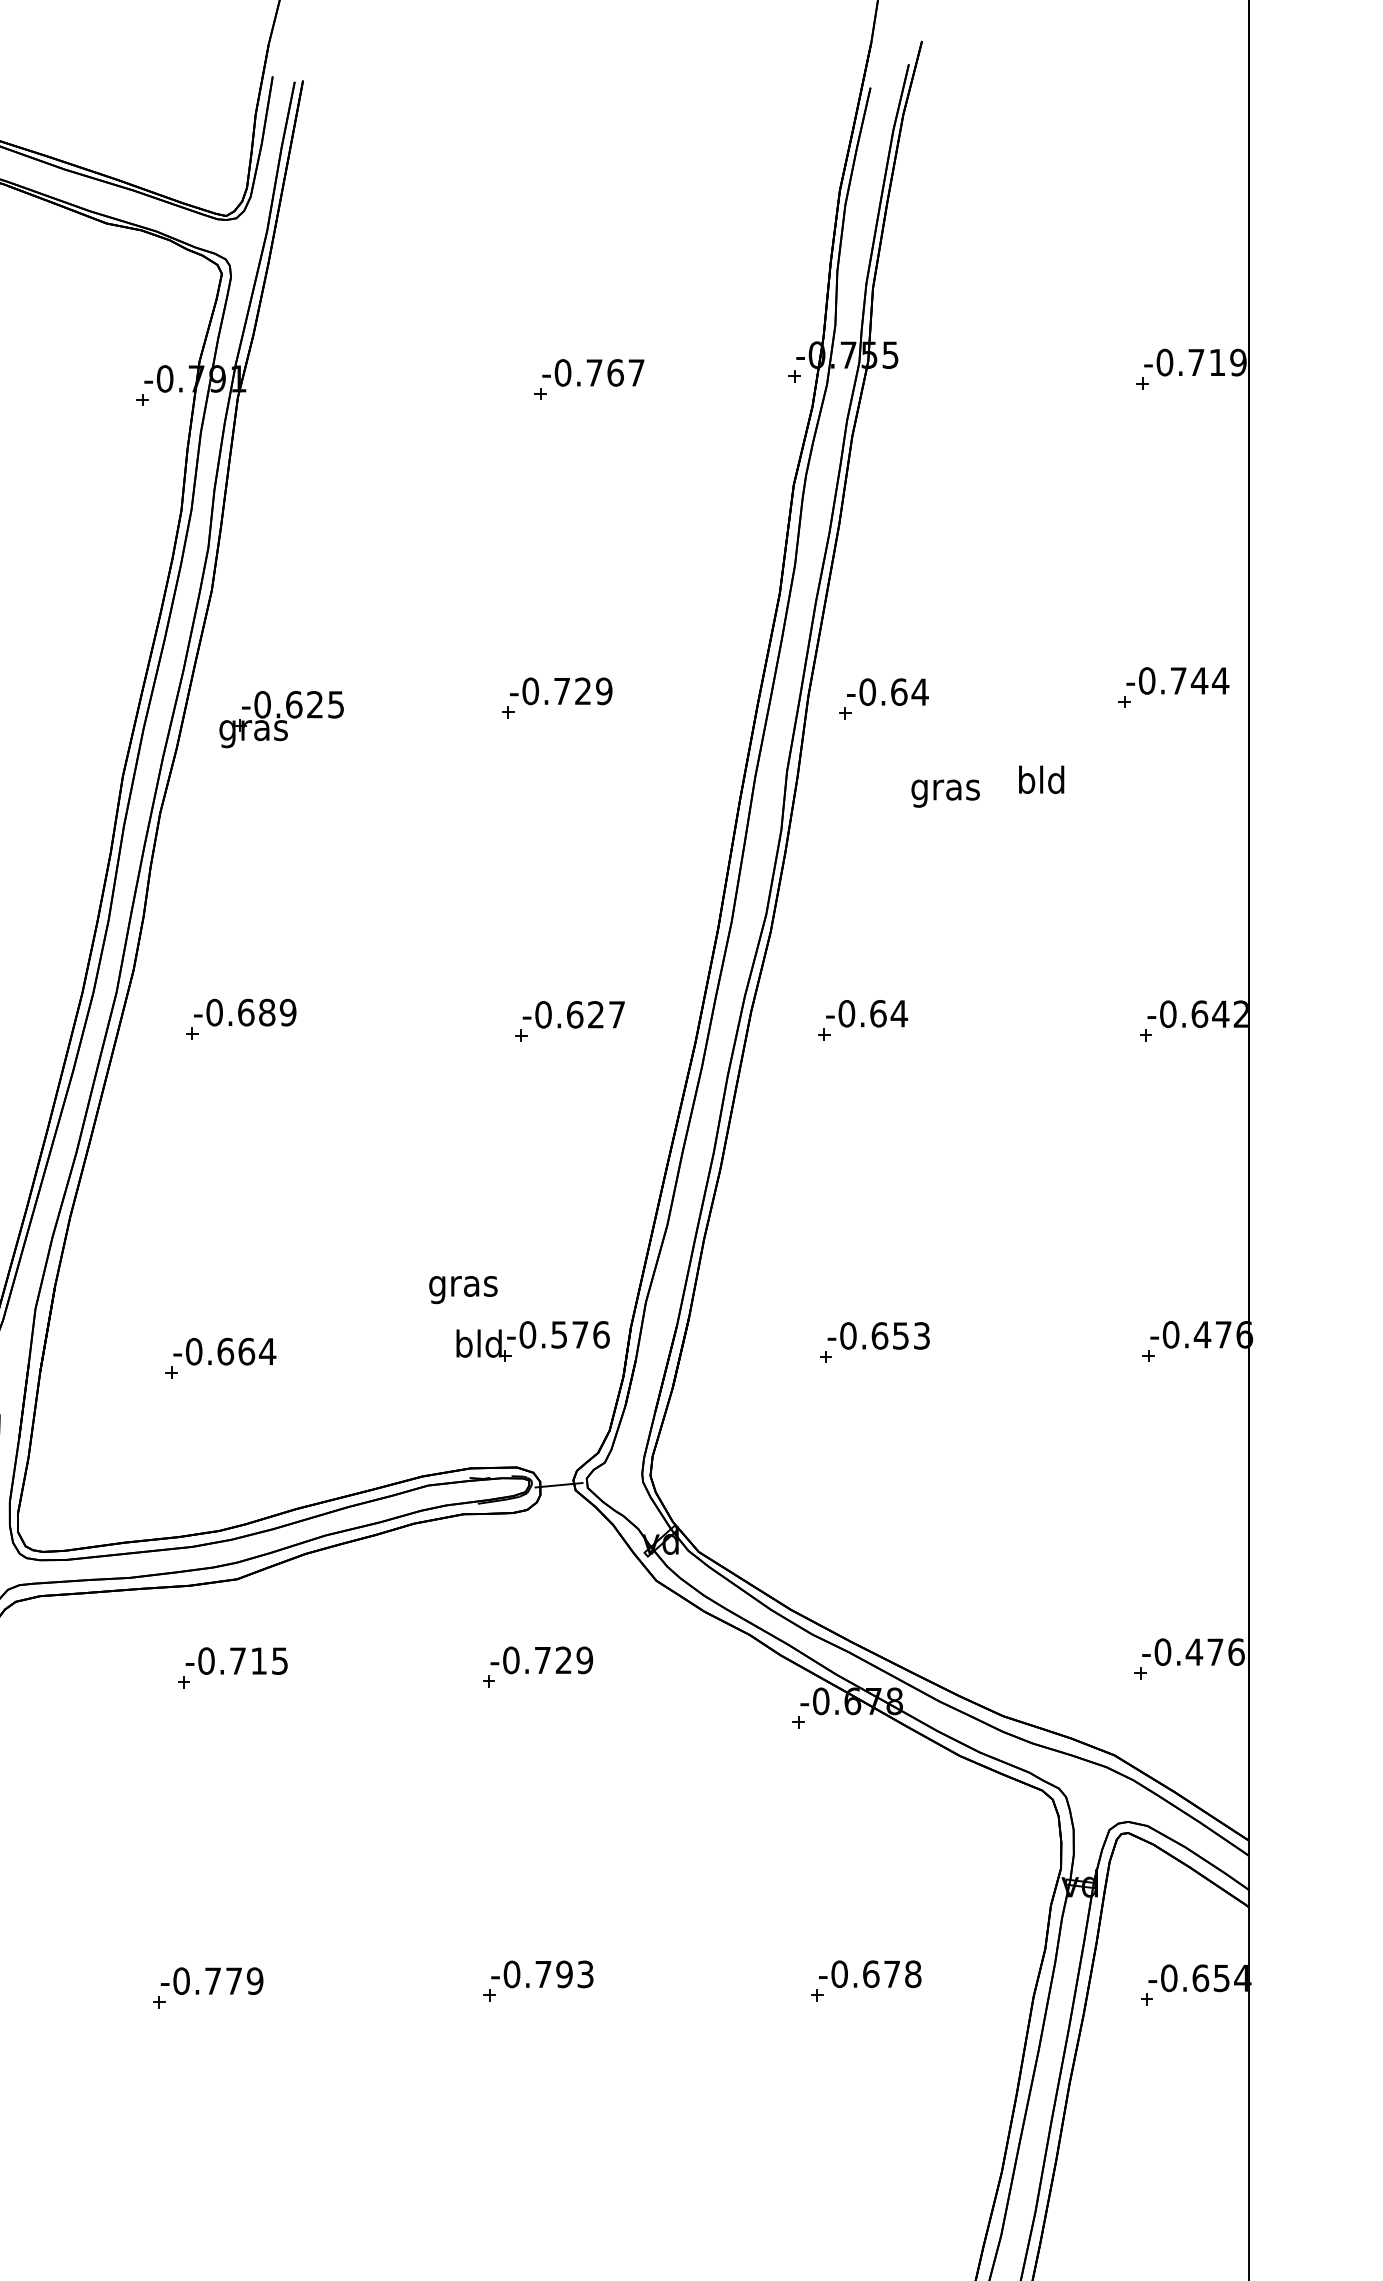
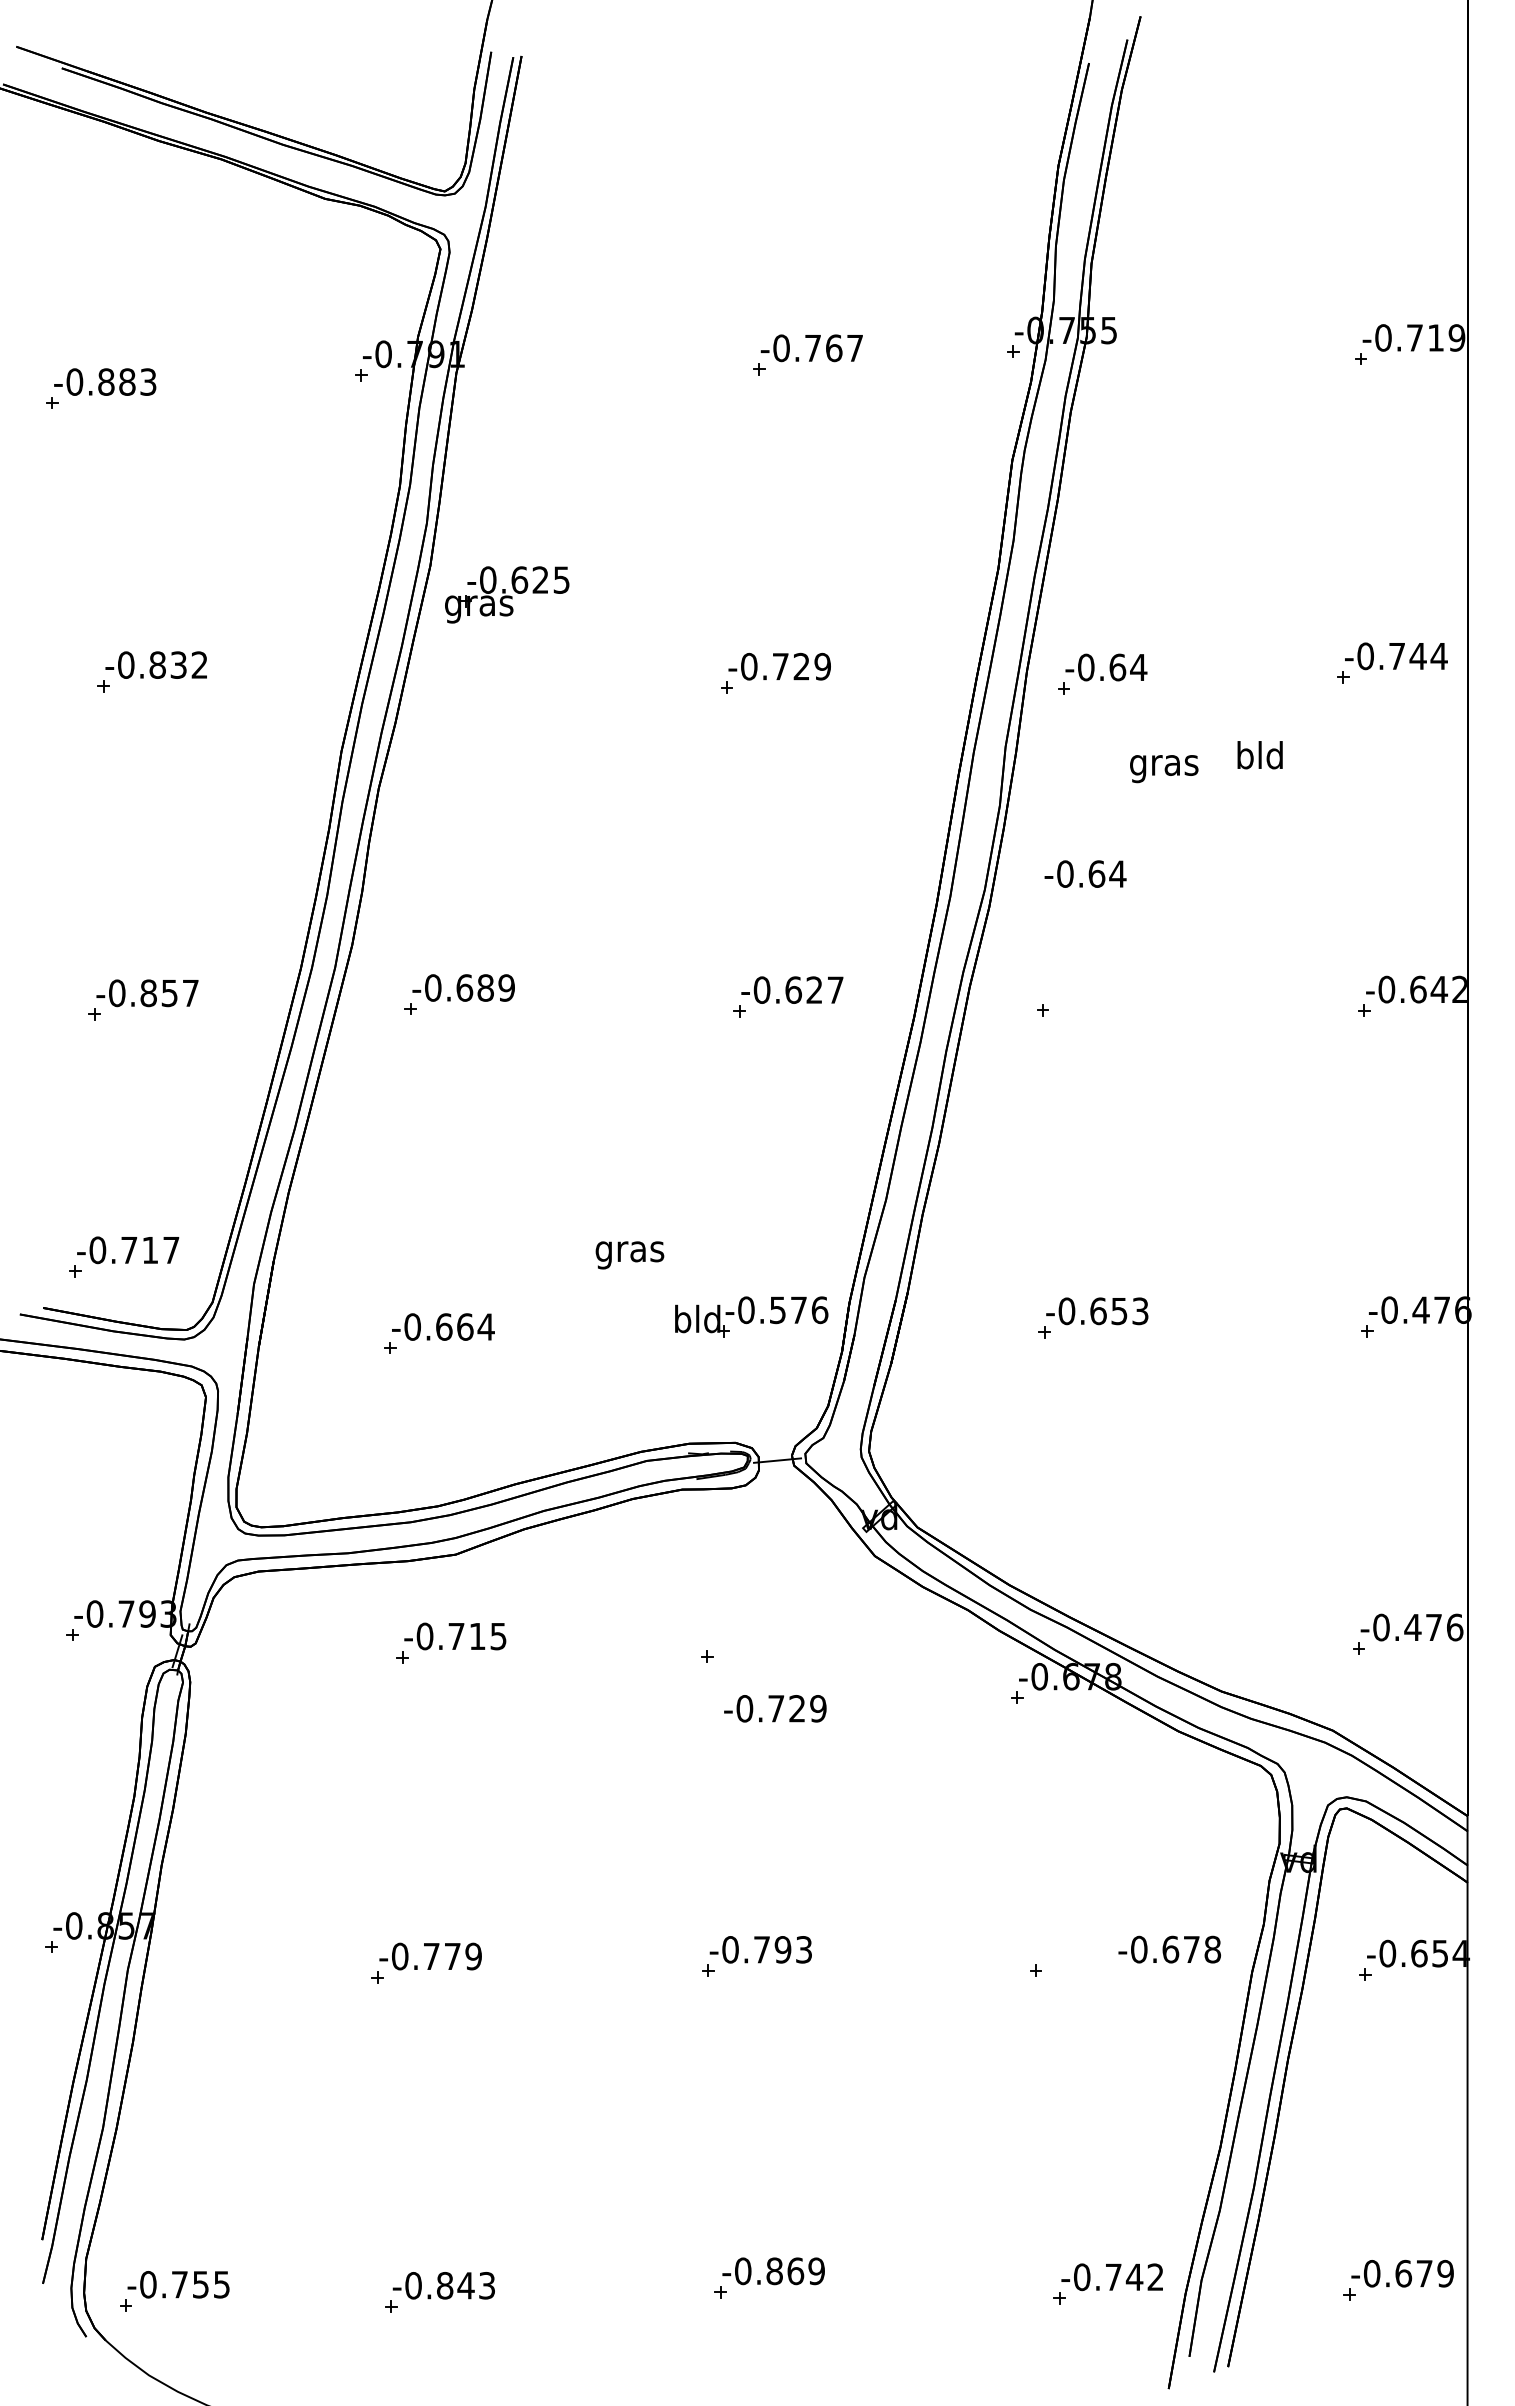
part: (281, 719) -> (507, 594), moved
text: (866, 1013) -> (1085, 873), moved
text: (462, 1290) -> (629, 1255), moved
text: (541, 1660) -> (775, 1708), moved
text: (869, 1974) -> (1169, 1949), moved

